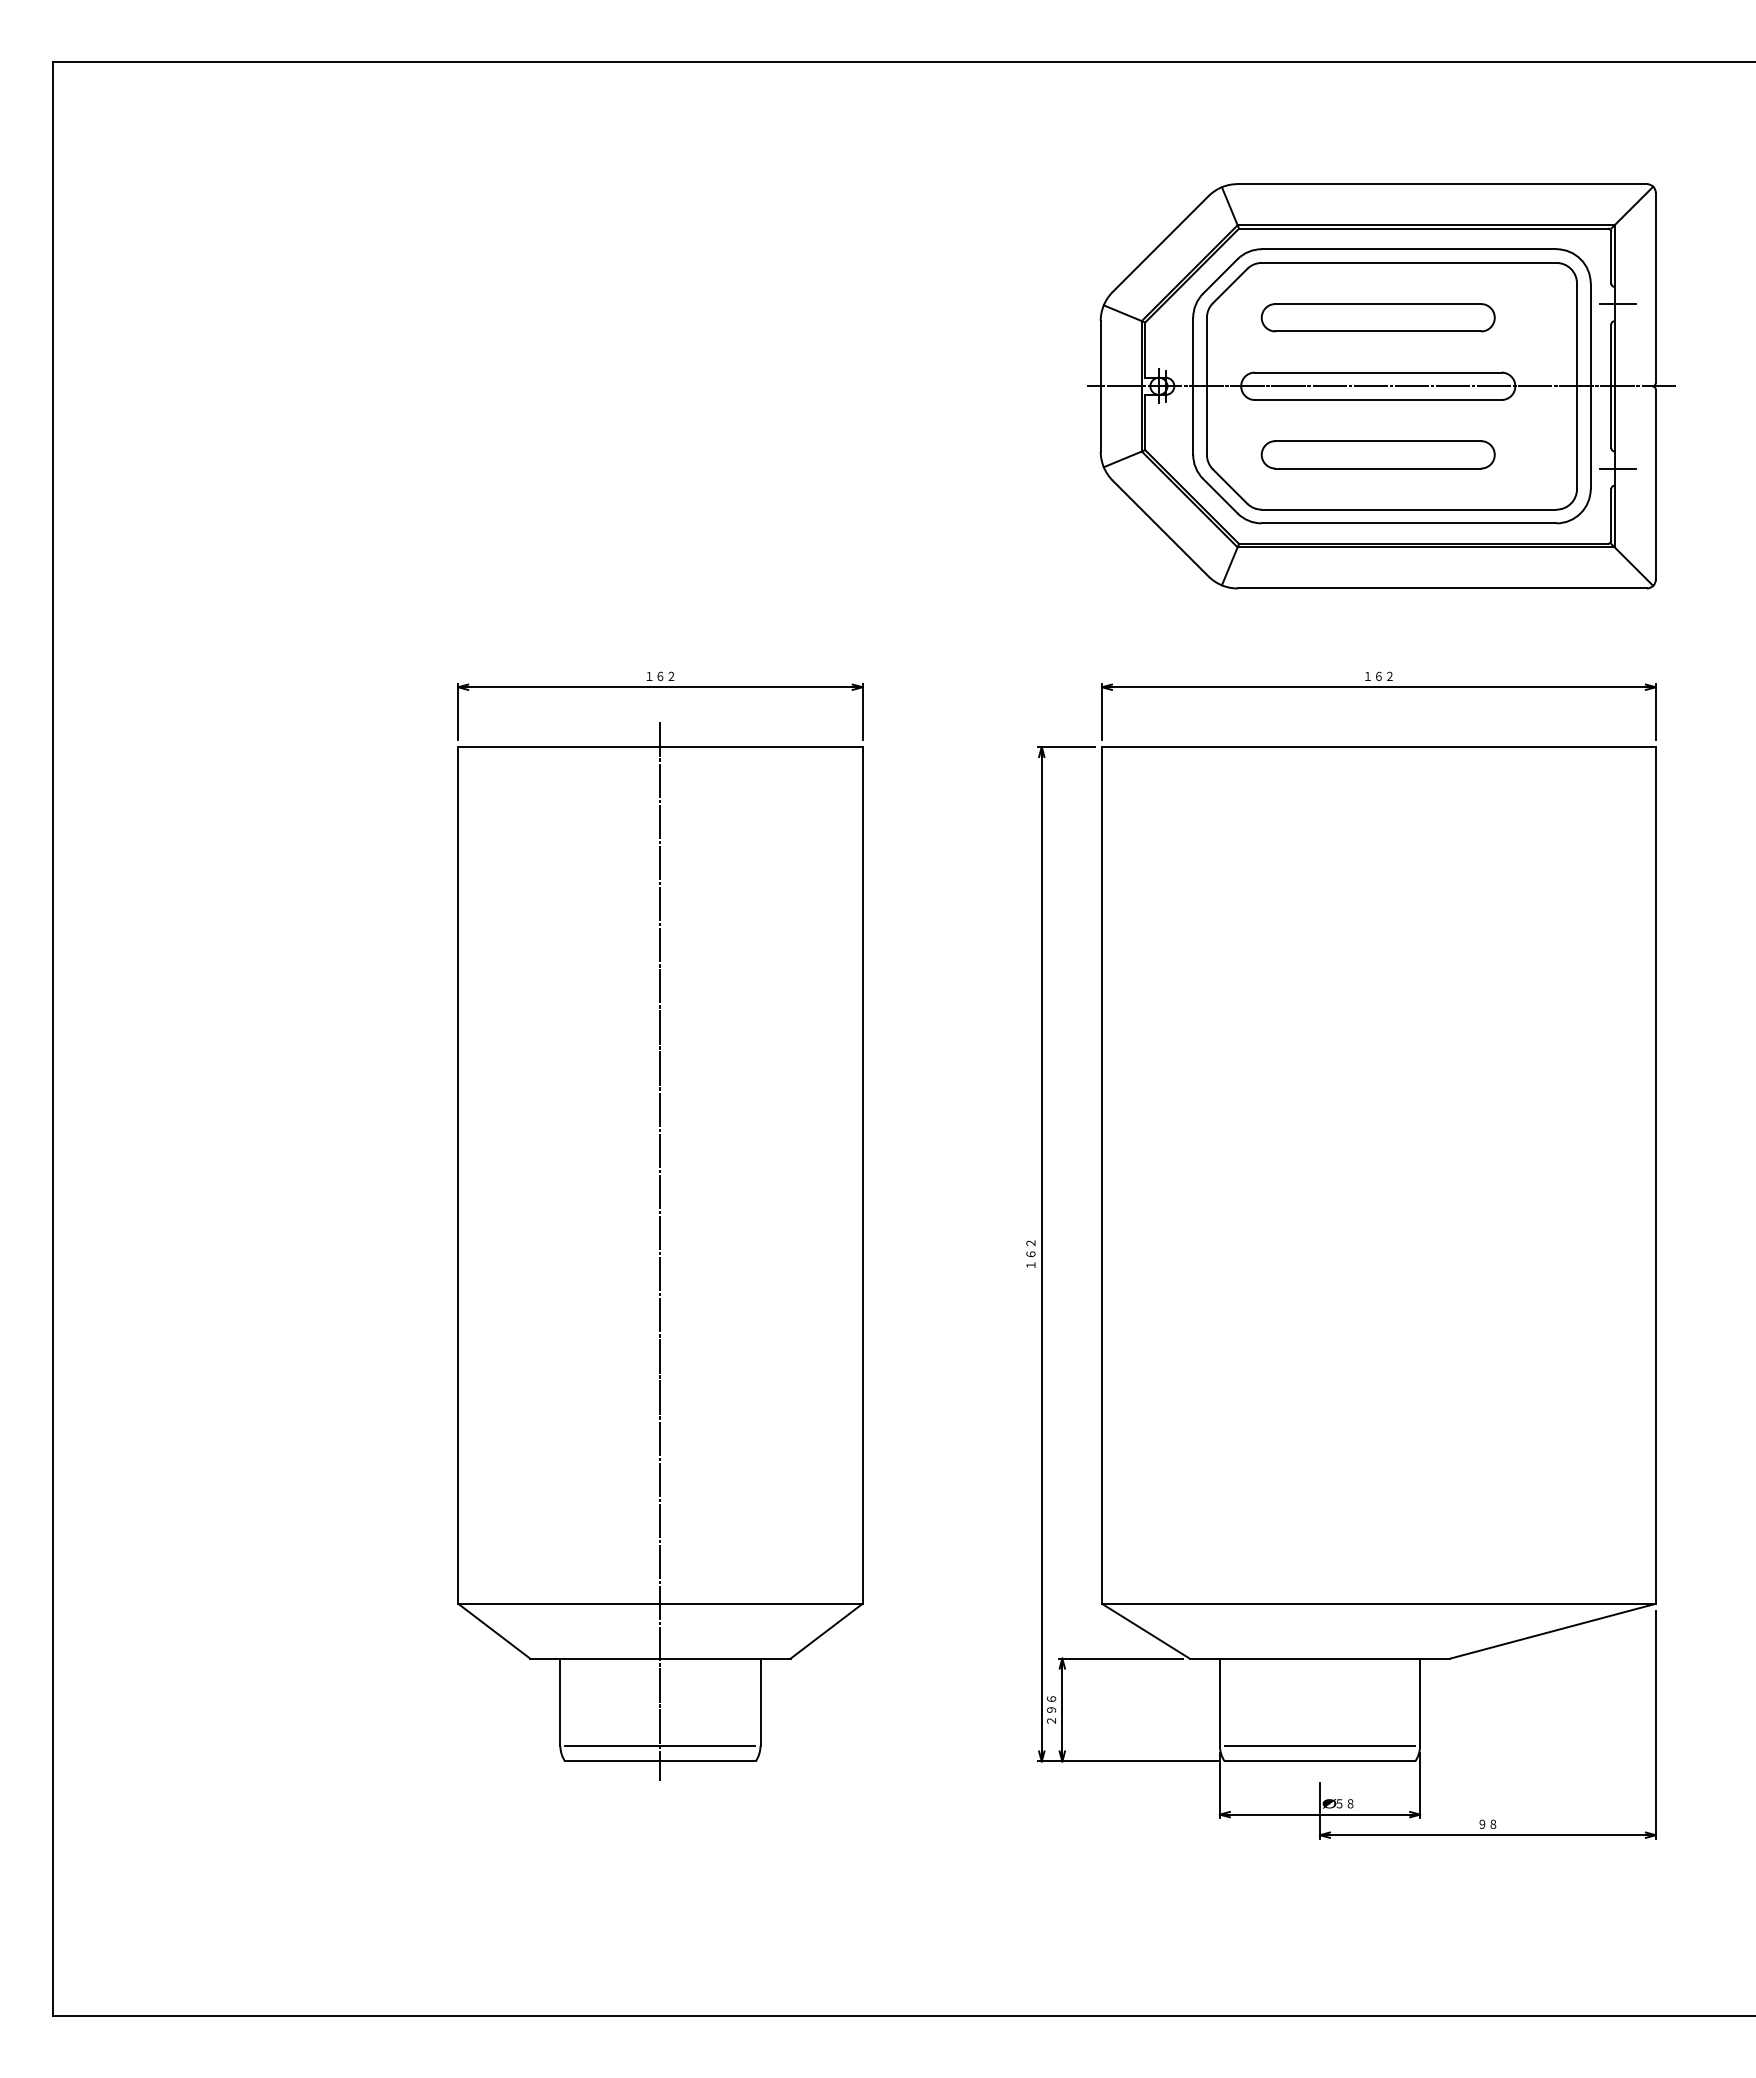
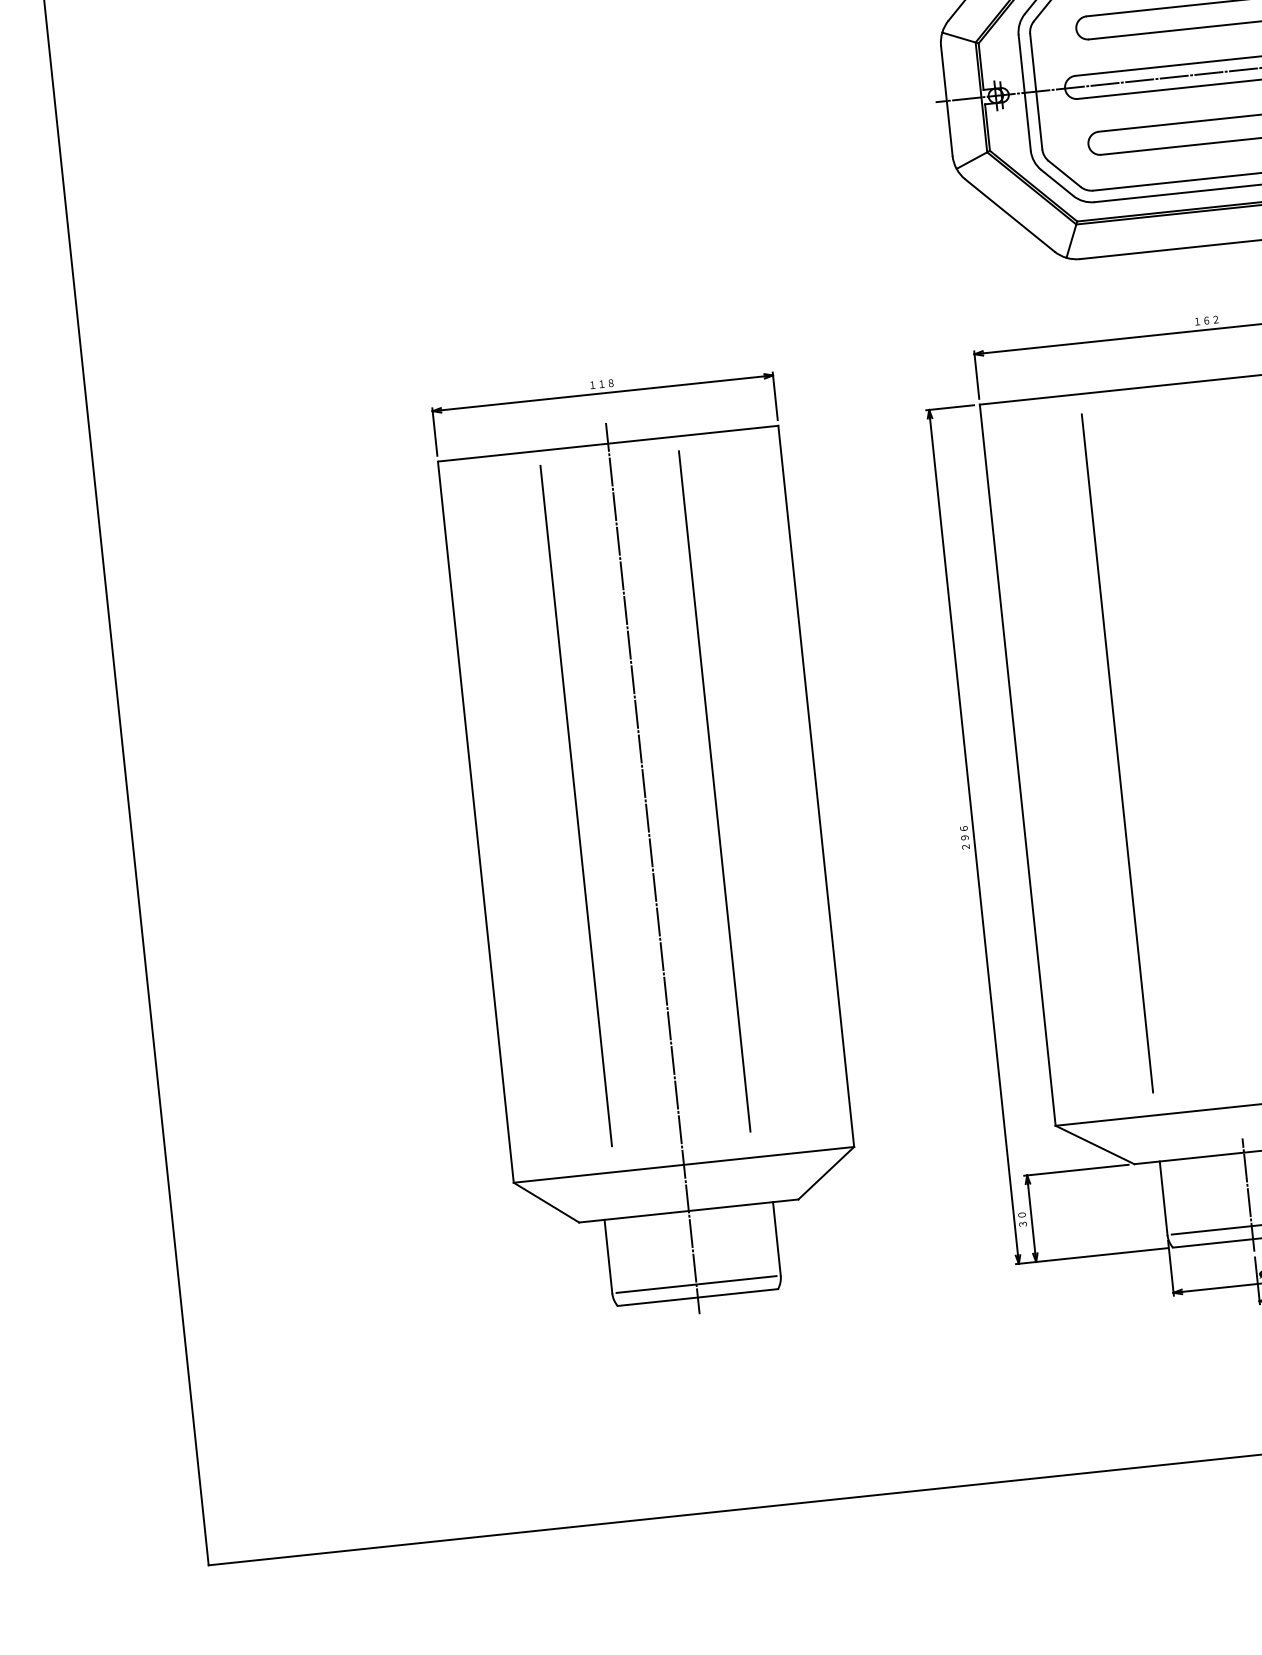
text: (665, 676) -> (606, 383), １６２ -> １１８
line: (578, 1168) -> (576, 805), added
line: (742, 1168) -> (714, 791), added
line: (1220, 1173) -> (1117, 753), added
text: (1030, 1253) -> (964, 837), １６２ -> ２９６
line: (1320, 1708) -> (1248, 1194), added
text: (1051, 1709) -> (1022, 1219), ２９６ -> ３０

